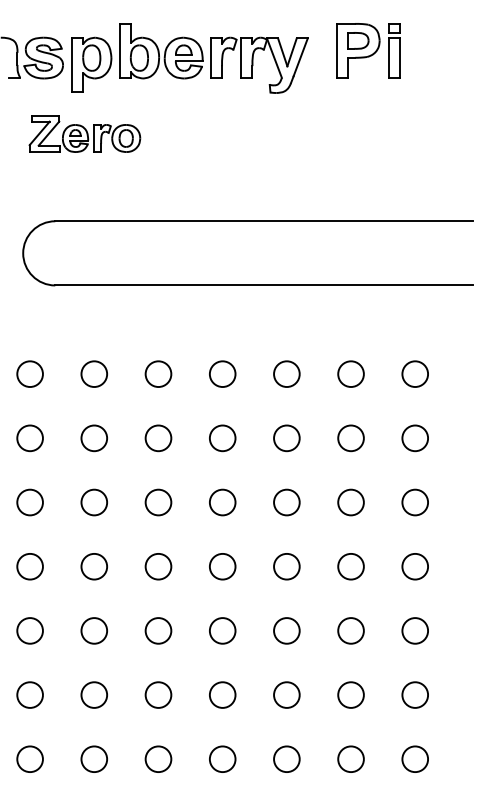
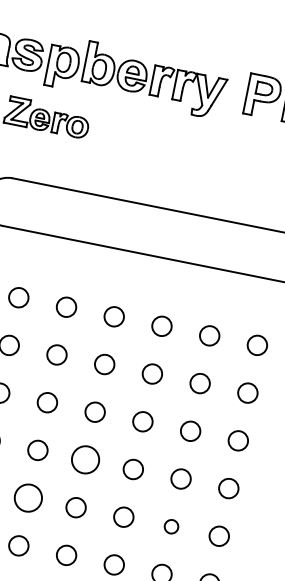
circle: (222, 566) -> (85, 459), size x1.4
circle: (158, 630) -> (28, 497), size x1.4
circle: (350, 630) -> (171, 526), size x0.7

